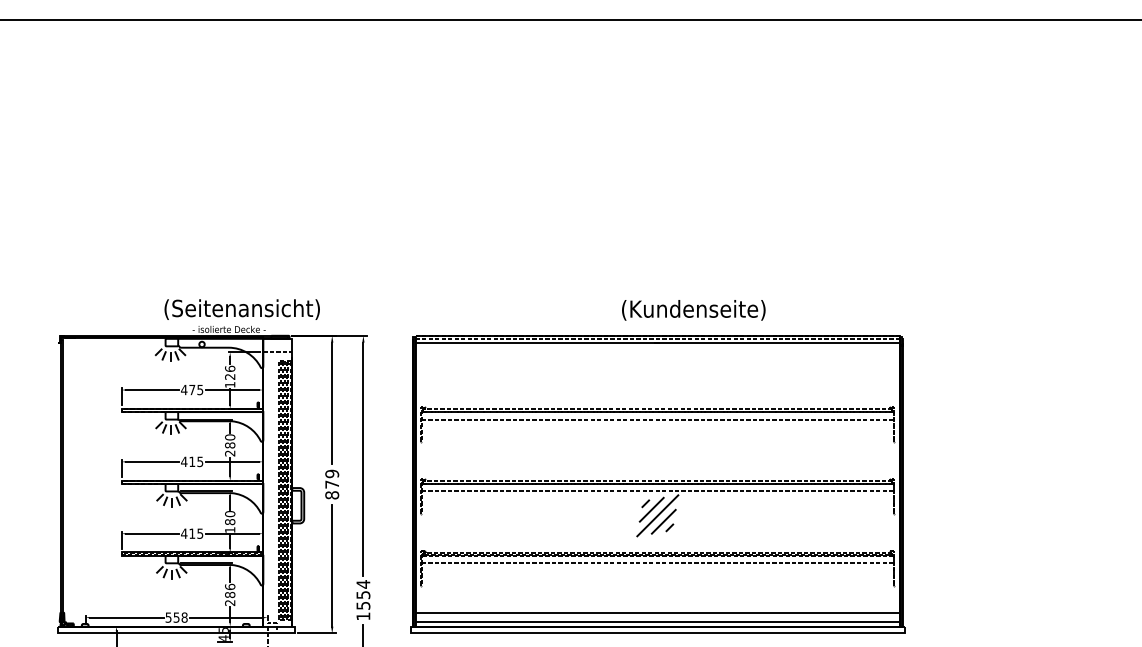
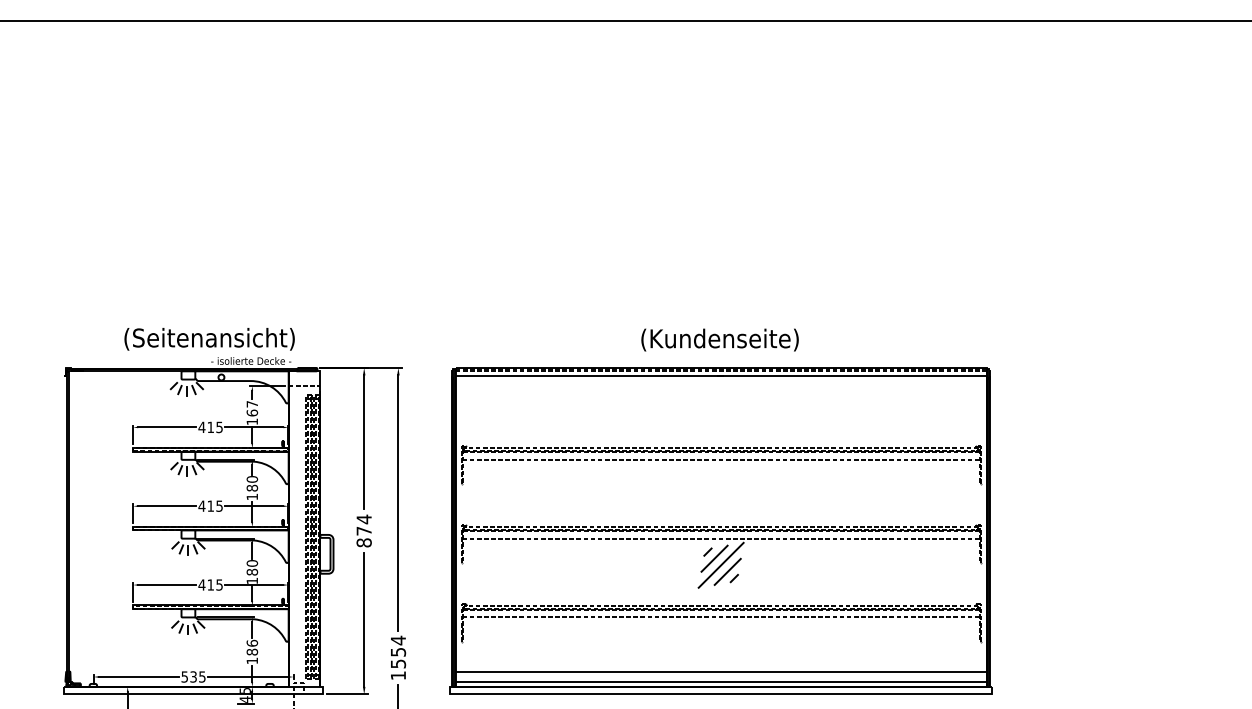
text: (241, 309) -> (208, 339), moved
text: (693, 310) -> (719, 340), moved
text: (230, 372) -> (252, 408), 126 -> 167
text: (192, 390) -> (211, 427), 475 -> 415
text: (230, 453) -> (252, 497), 280 -> 180
text: (332, 473) -> (364, 518), 879 -> 874
text: (230, 602) -> (252, 660), 286 -> 186
text: (180, 617) -> (197, 676), 558 -> 535

